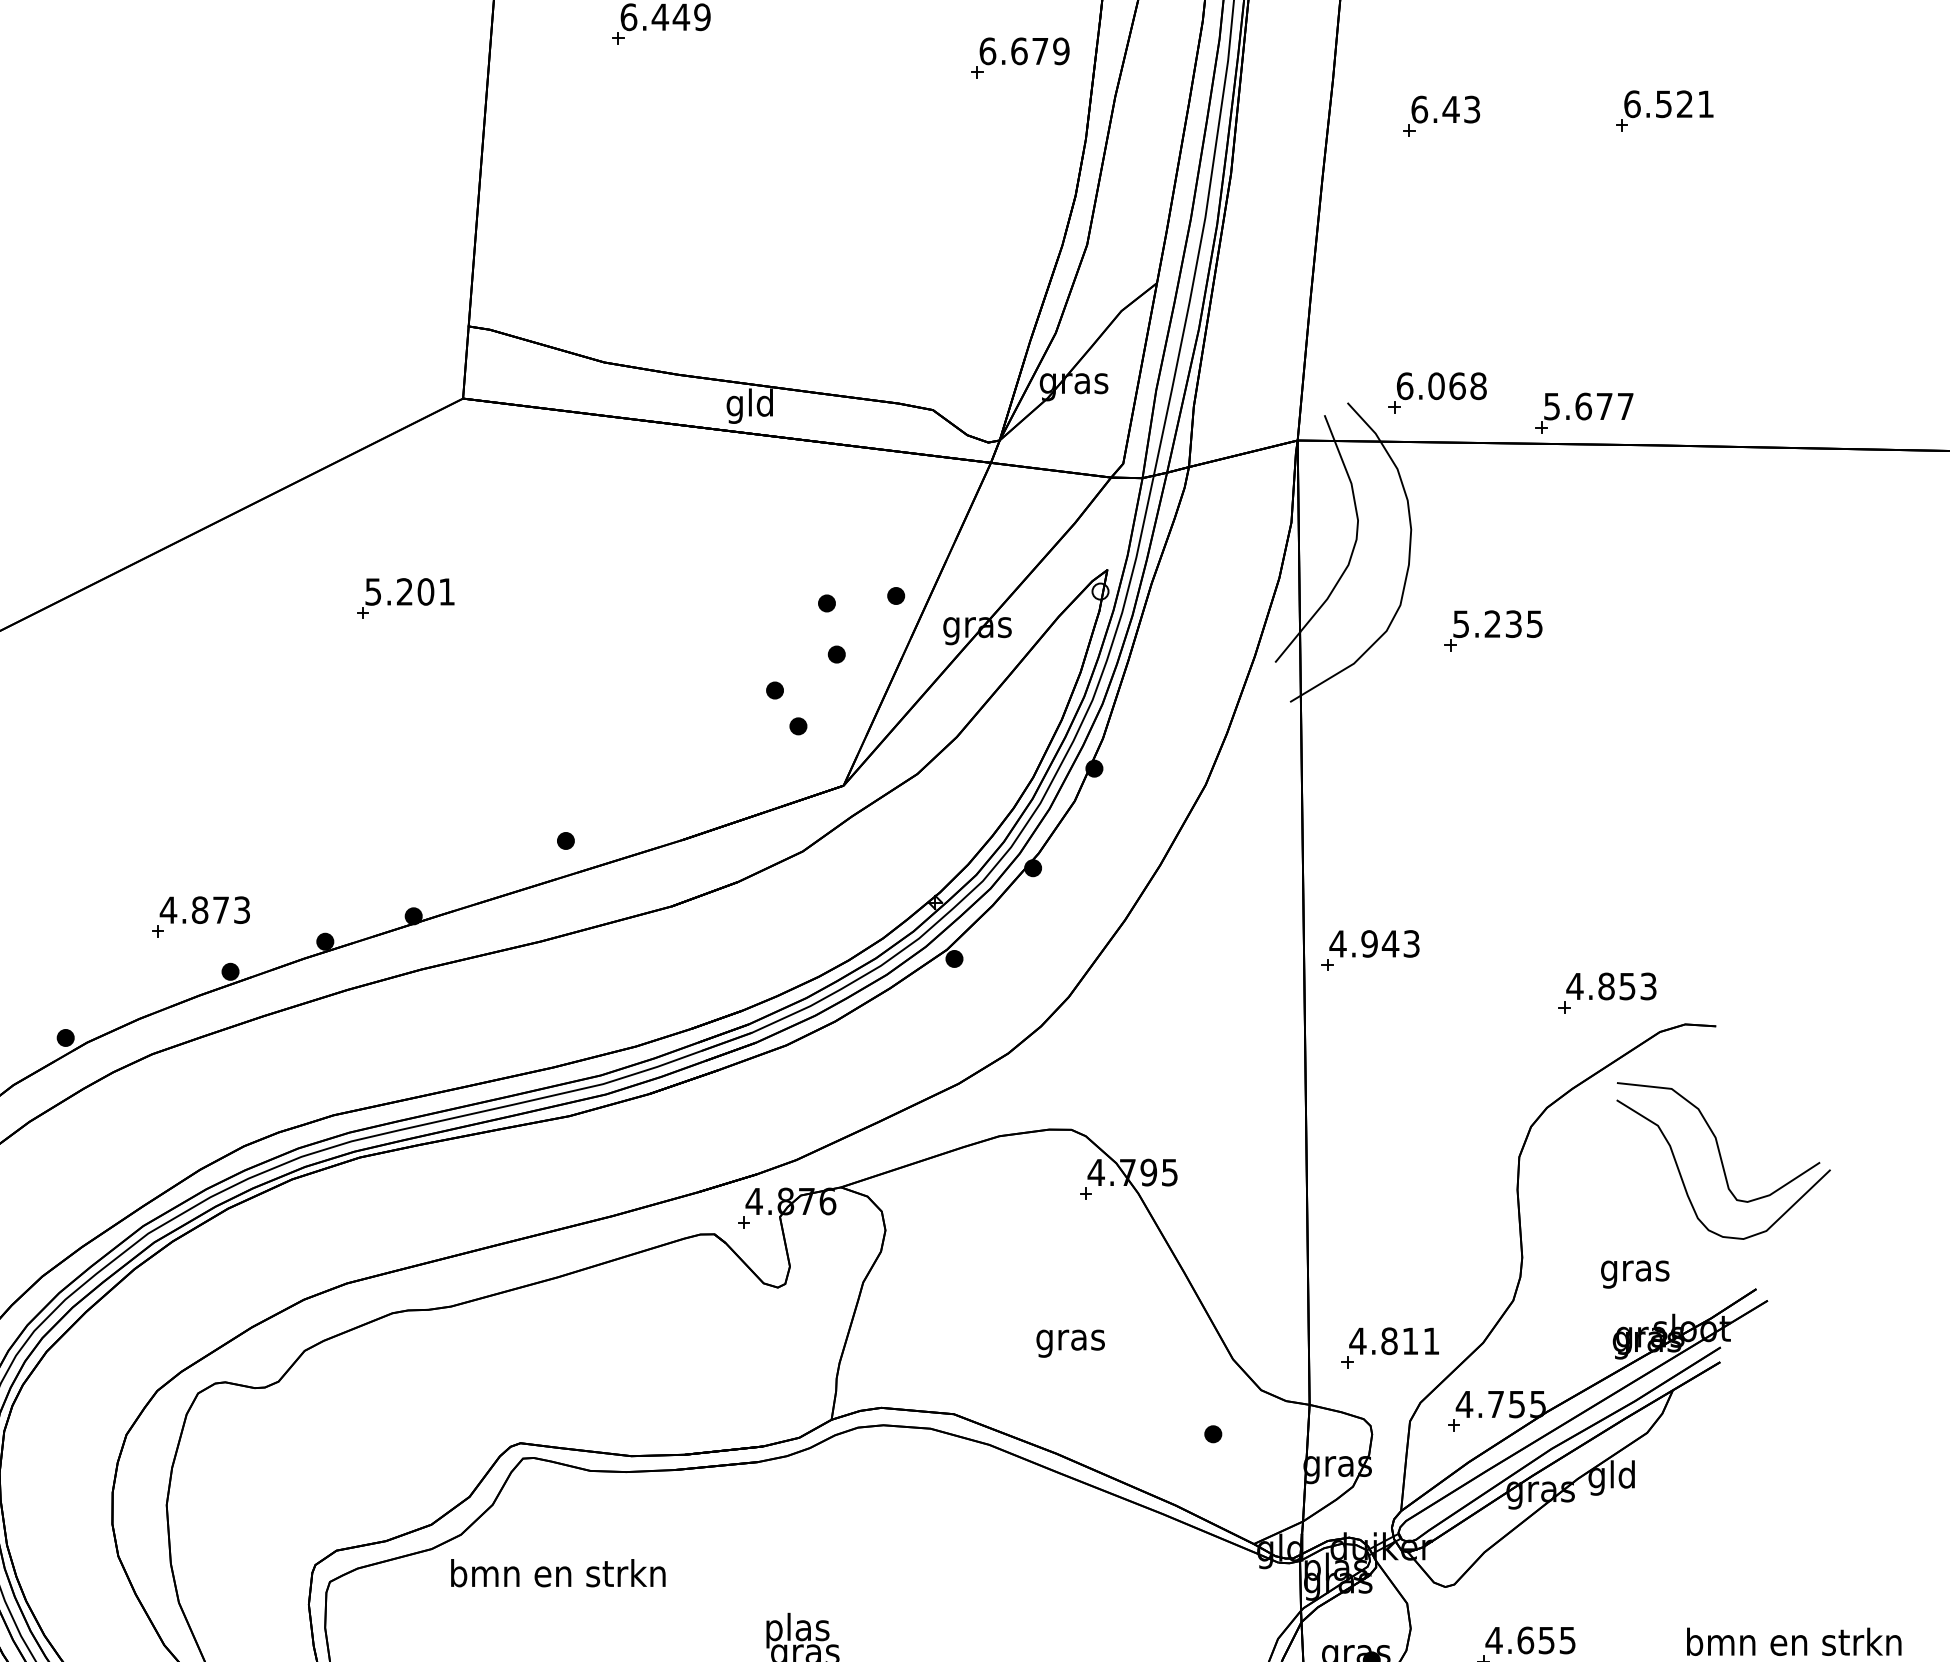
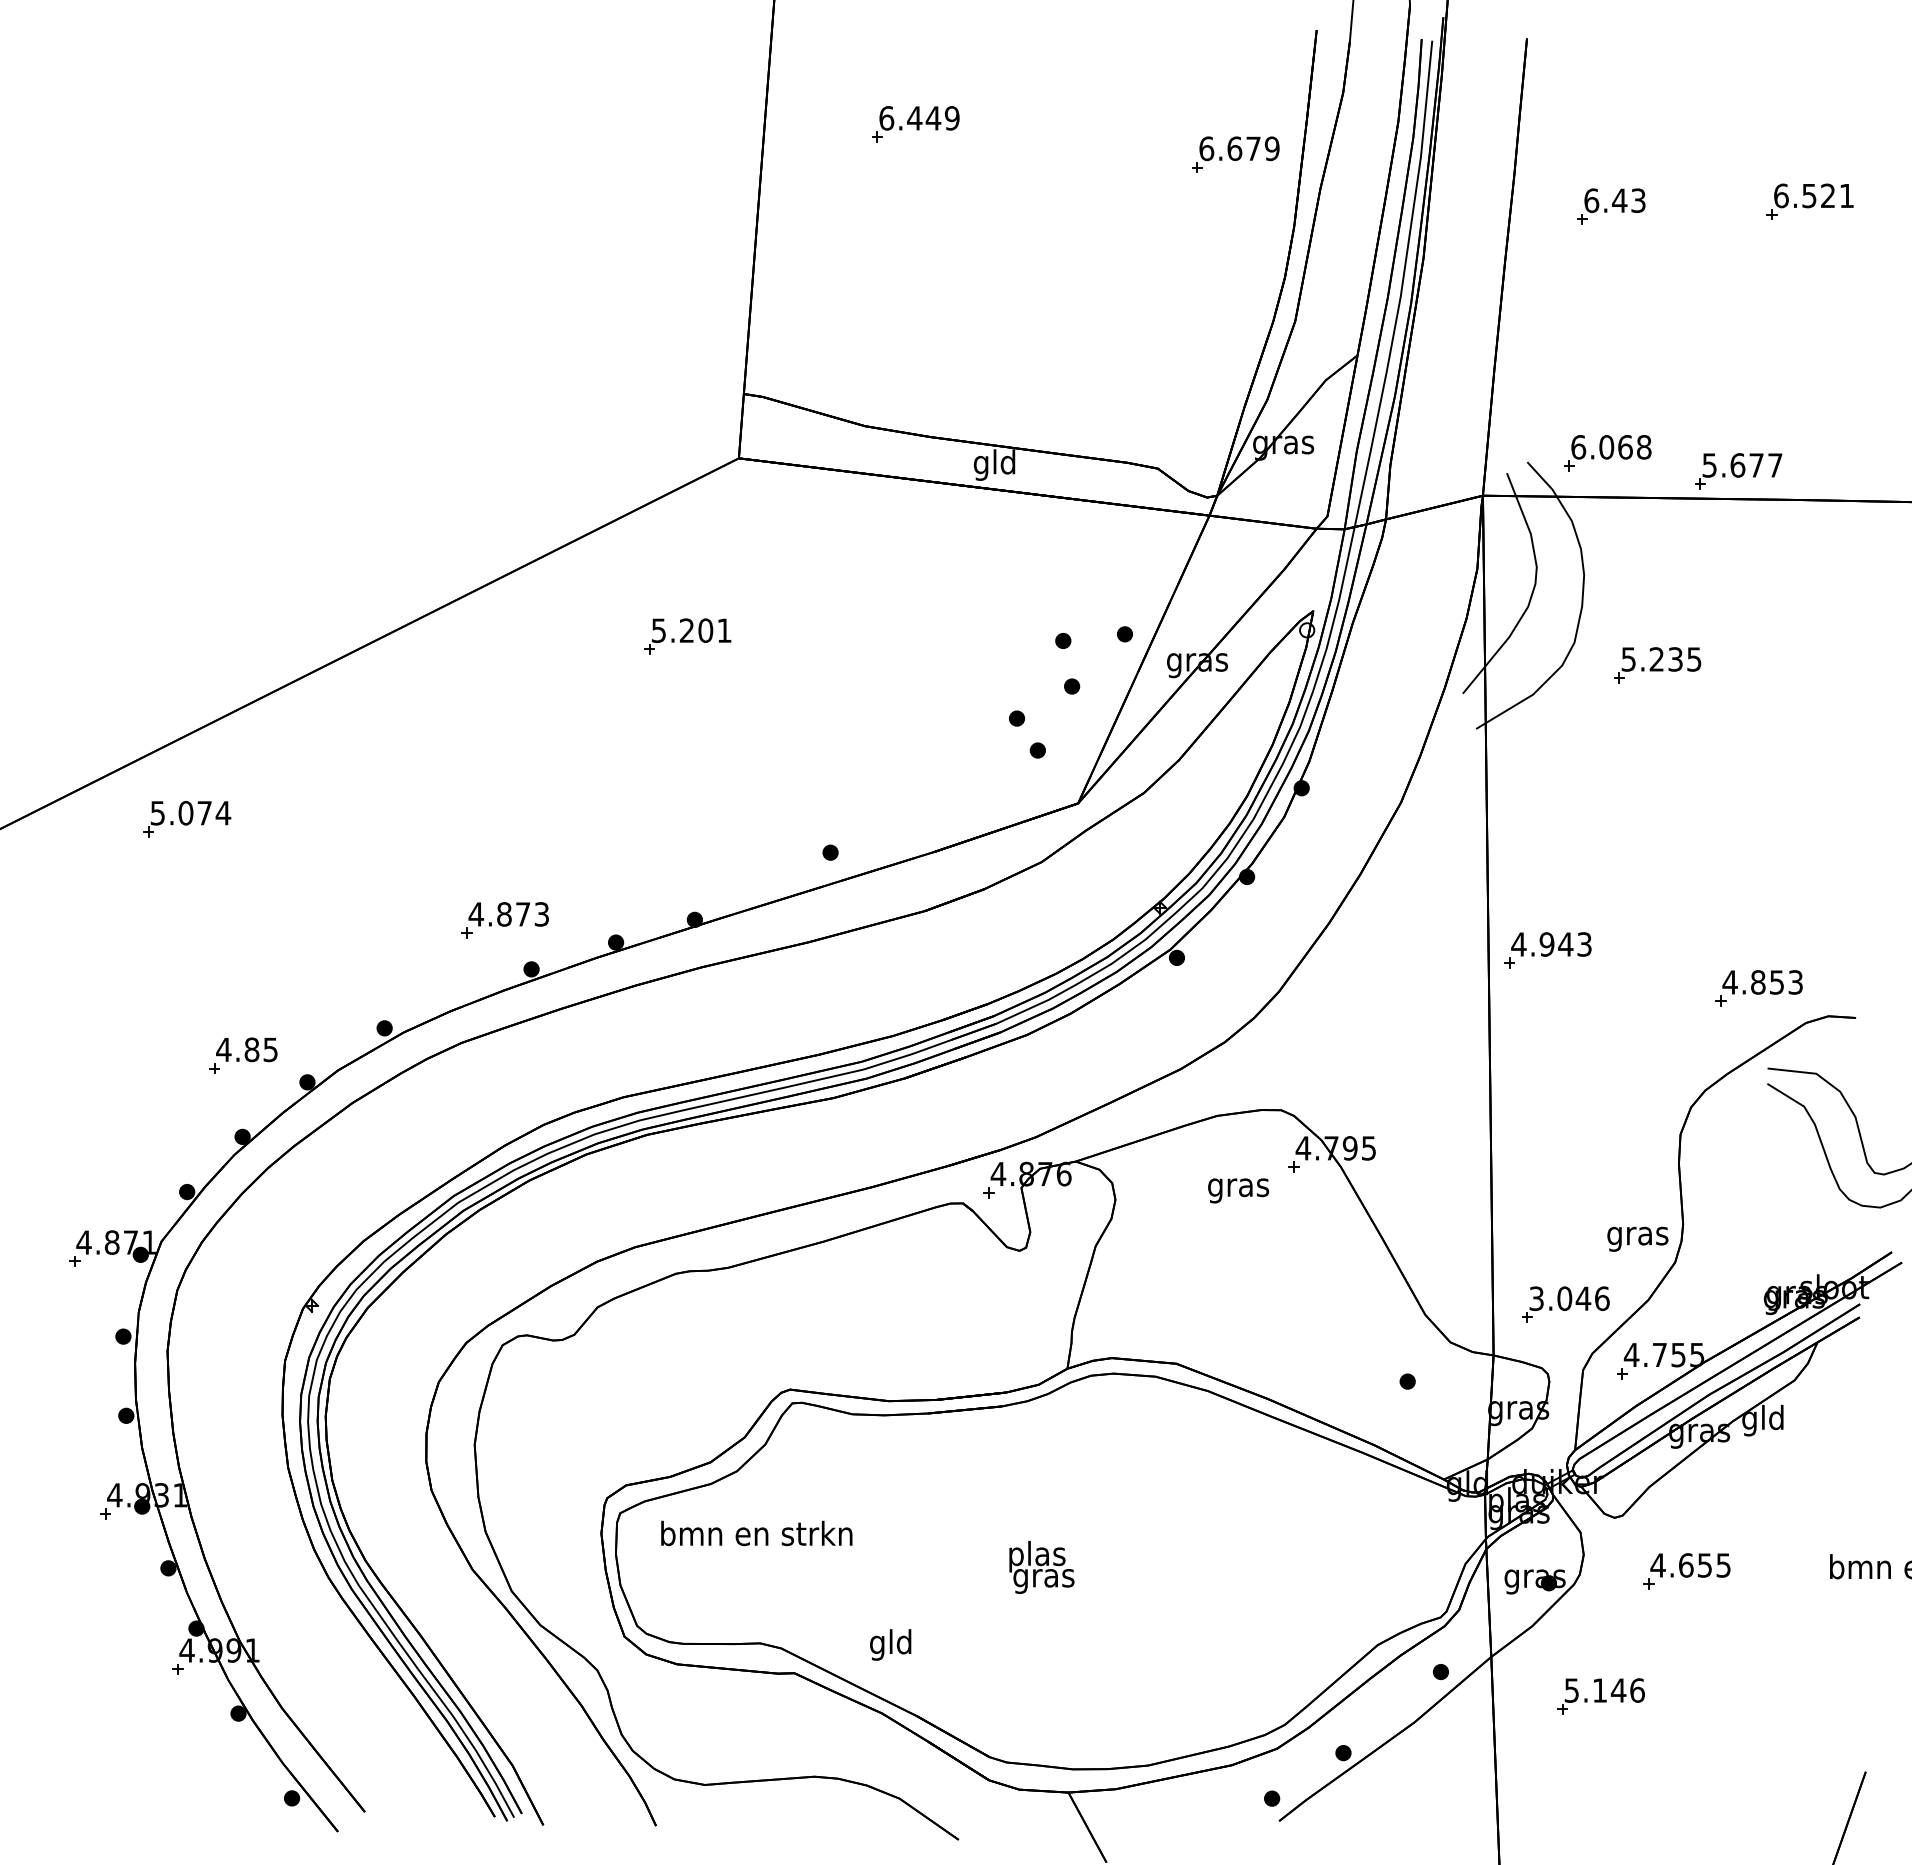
text: (1634, 1273) -> (1637, 1238), moved
text: (1393, 1341) -> (1568, 1298), 4.811 -> 3.046
text: (1070, 1343) -> (1238, 1190), moved
text: (557, 1573) -> (756, 1533), moved

